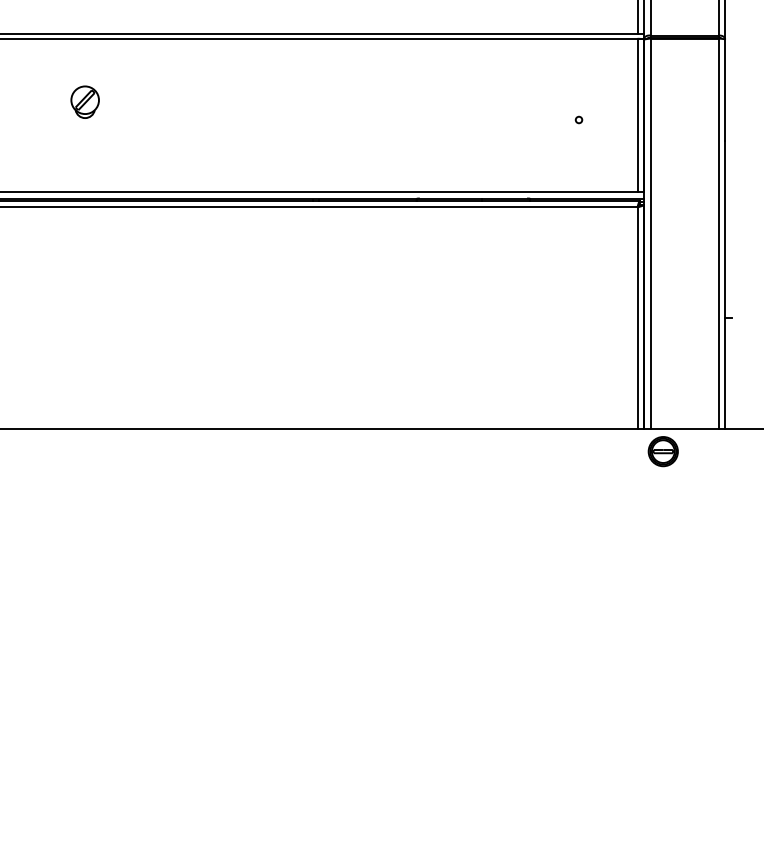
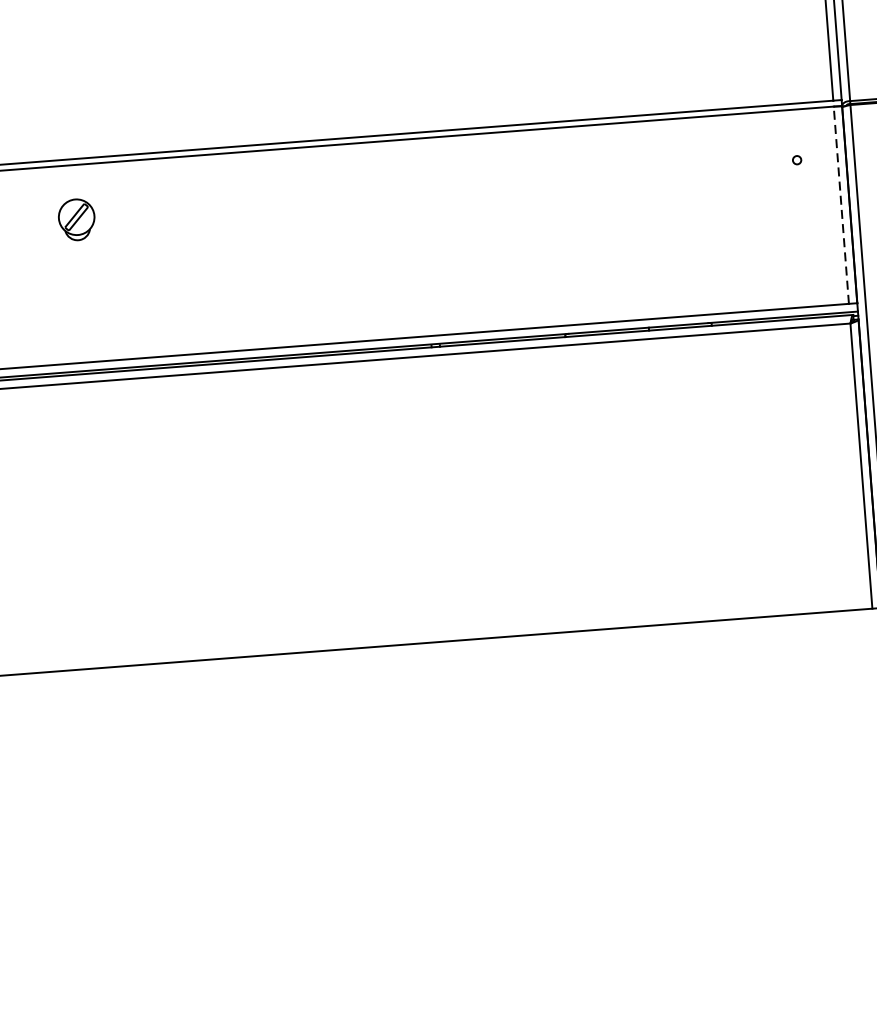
part: (84, 101) -> (75, 218), moved
line: (637, 115) -> (841, 205), solid -> dashed
circle: (578, 119) -> (796, 159), moved

